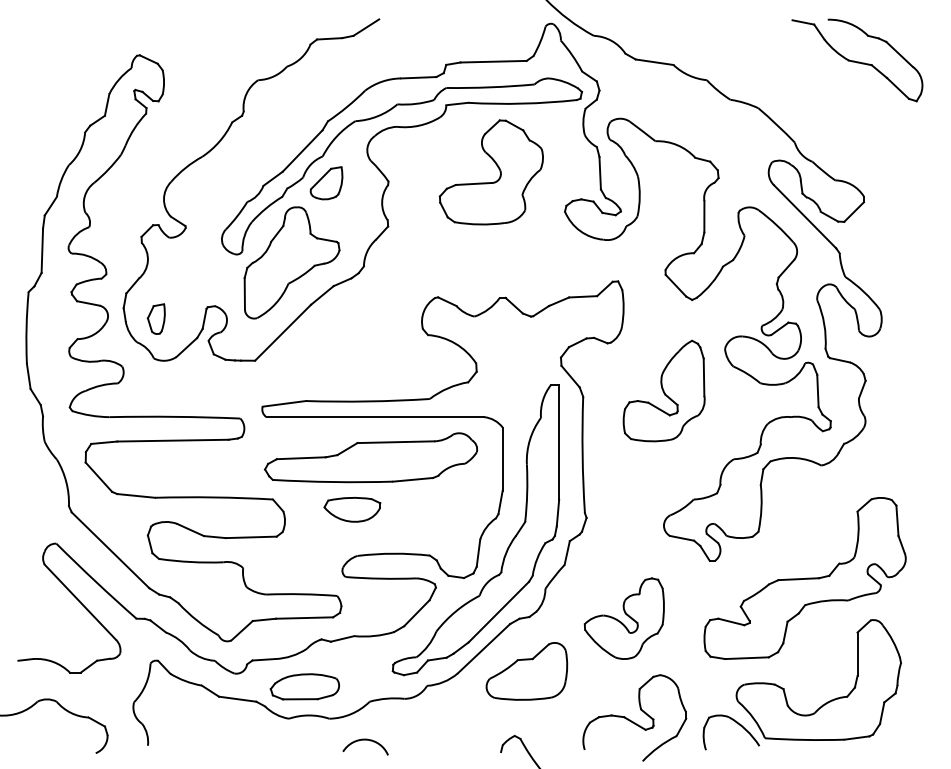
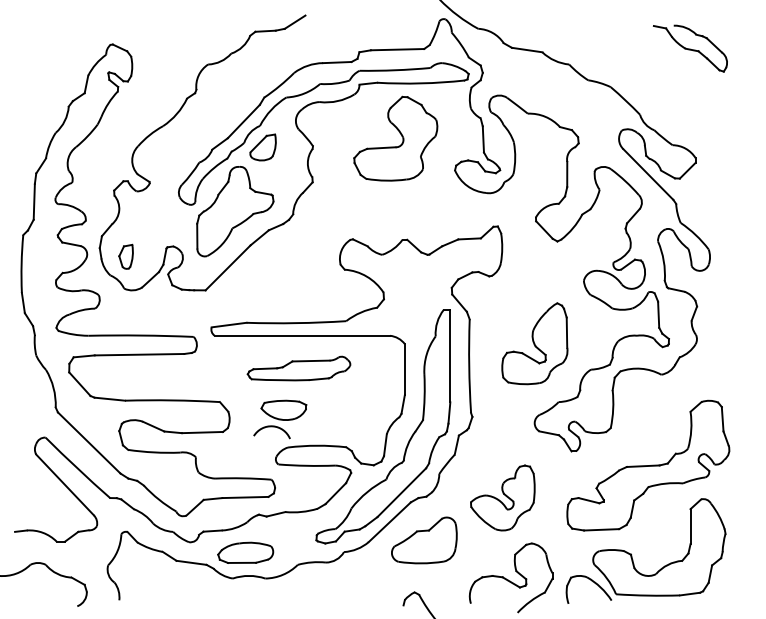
part: (857, 60) -> (690, 48), size x0.7
part: (663, 390) -> (534, 343), moved
part: (371, 457) -> (299, 368), size x0.6
arc: (365, 740) -> (271, 427), moved

